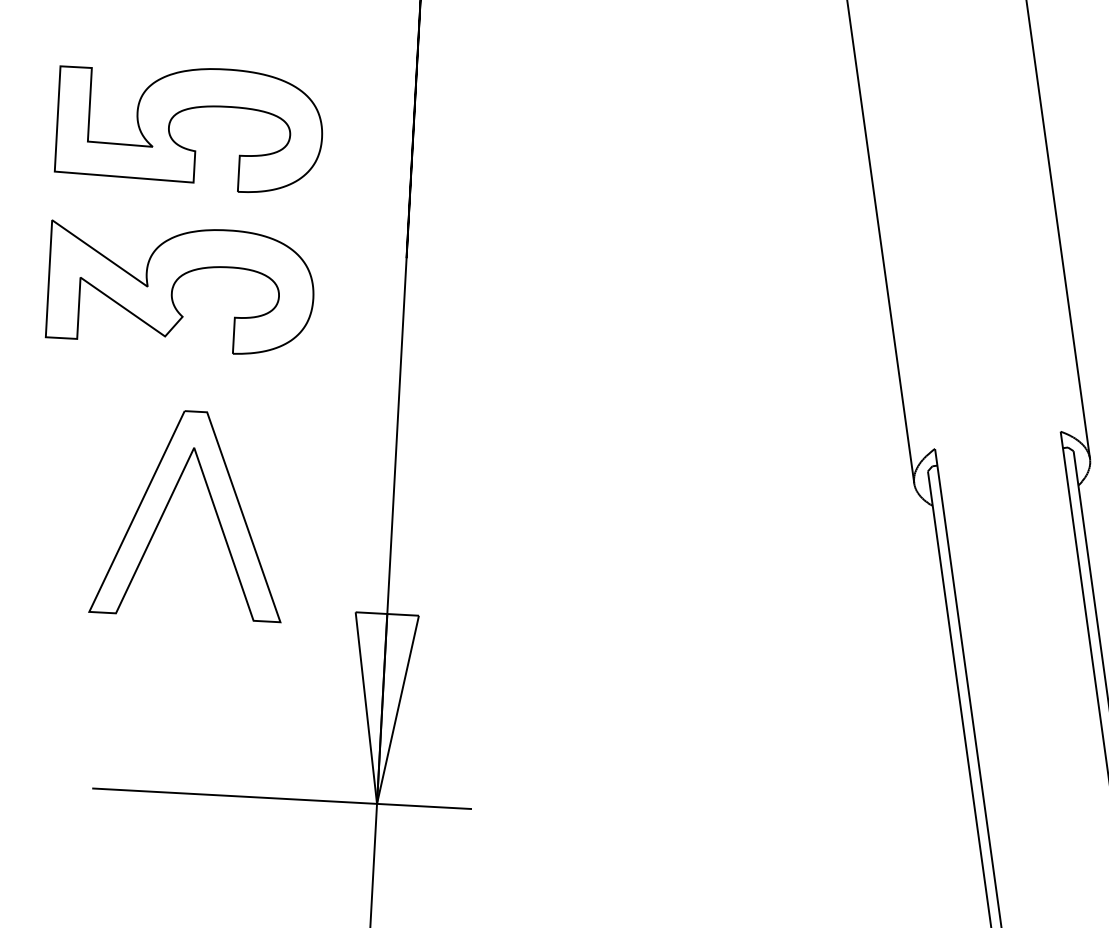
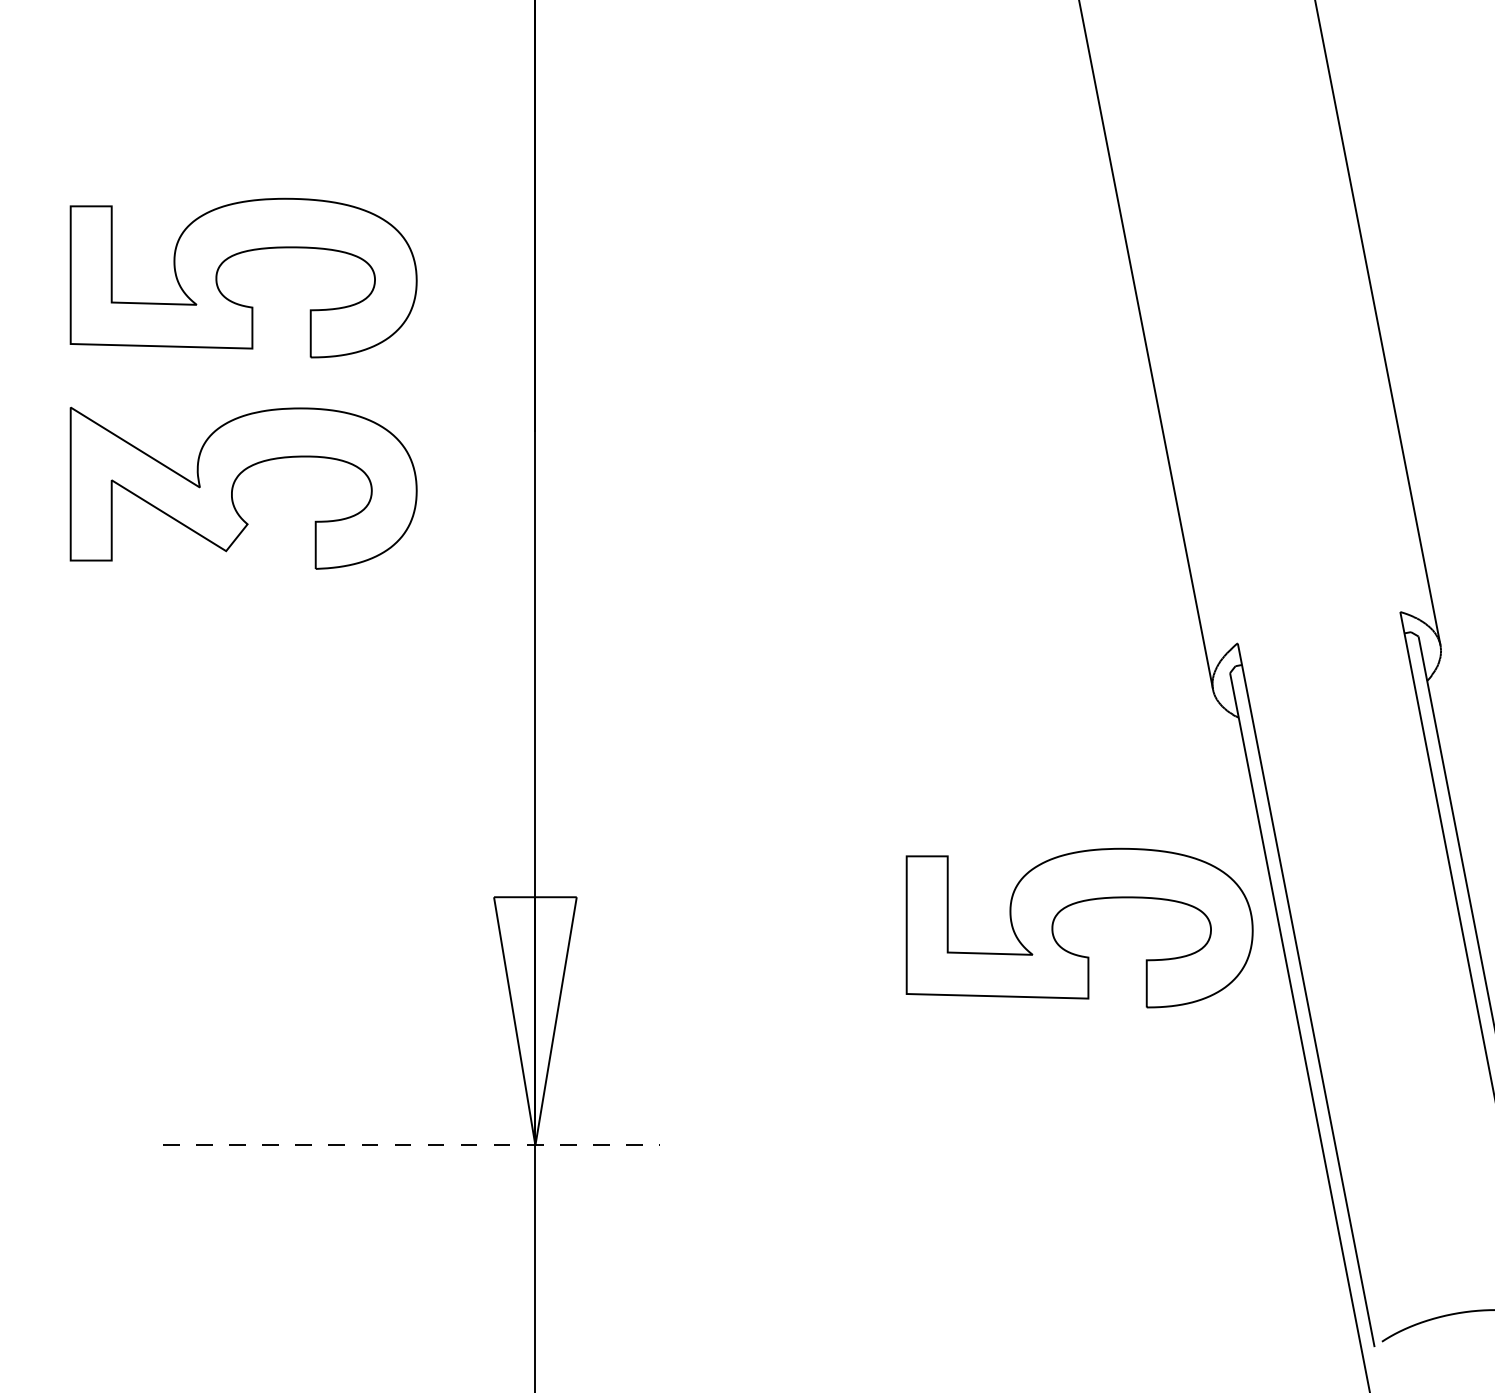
part: (168, 504) -> (242, 769), removed
part: (797, 642) -> (1072, 905), added
line: (282, 798) -> (411, 1145), solid -> dashed

